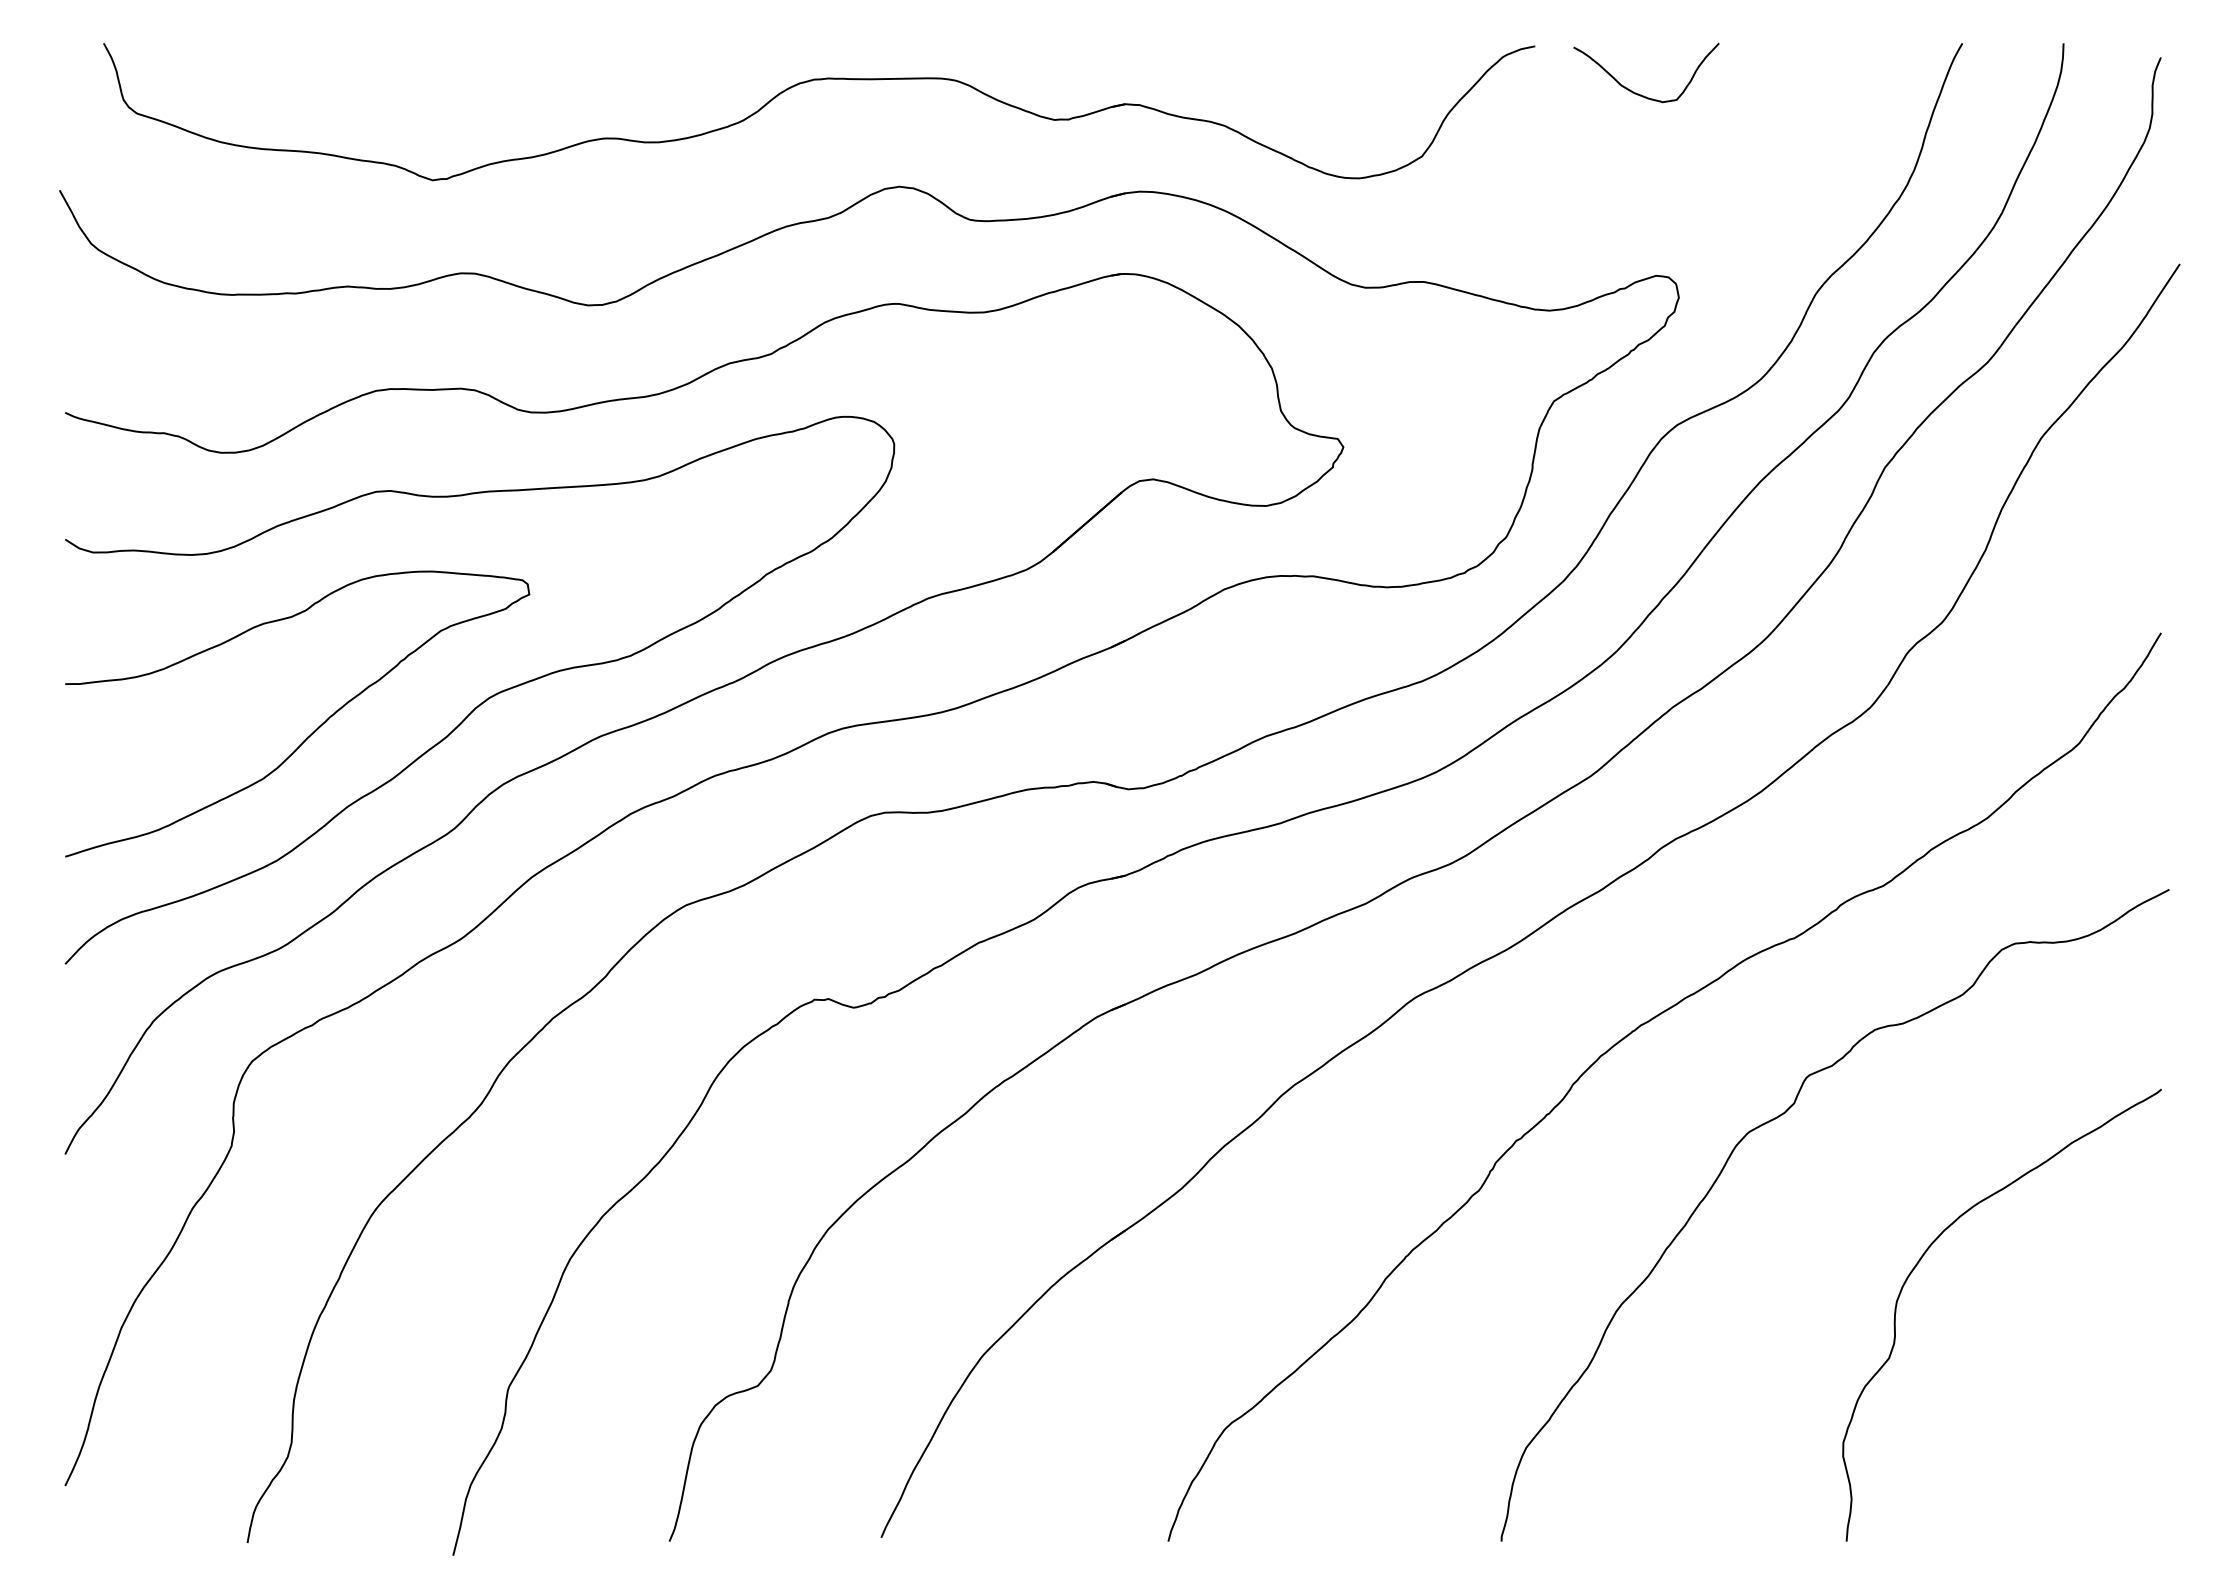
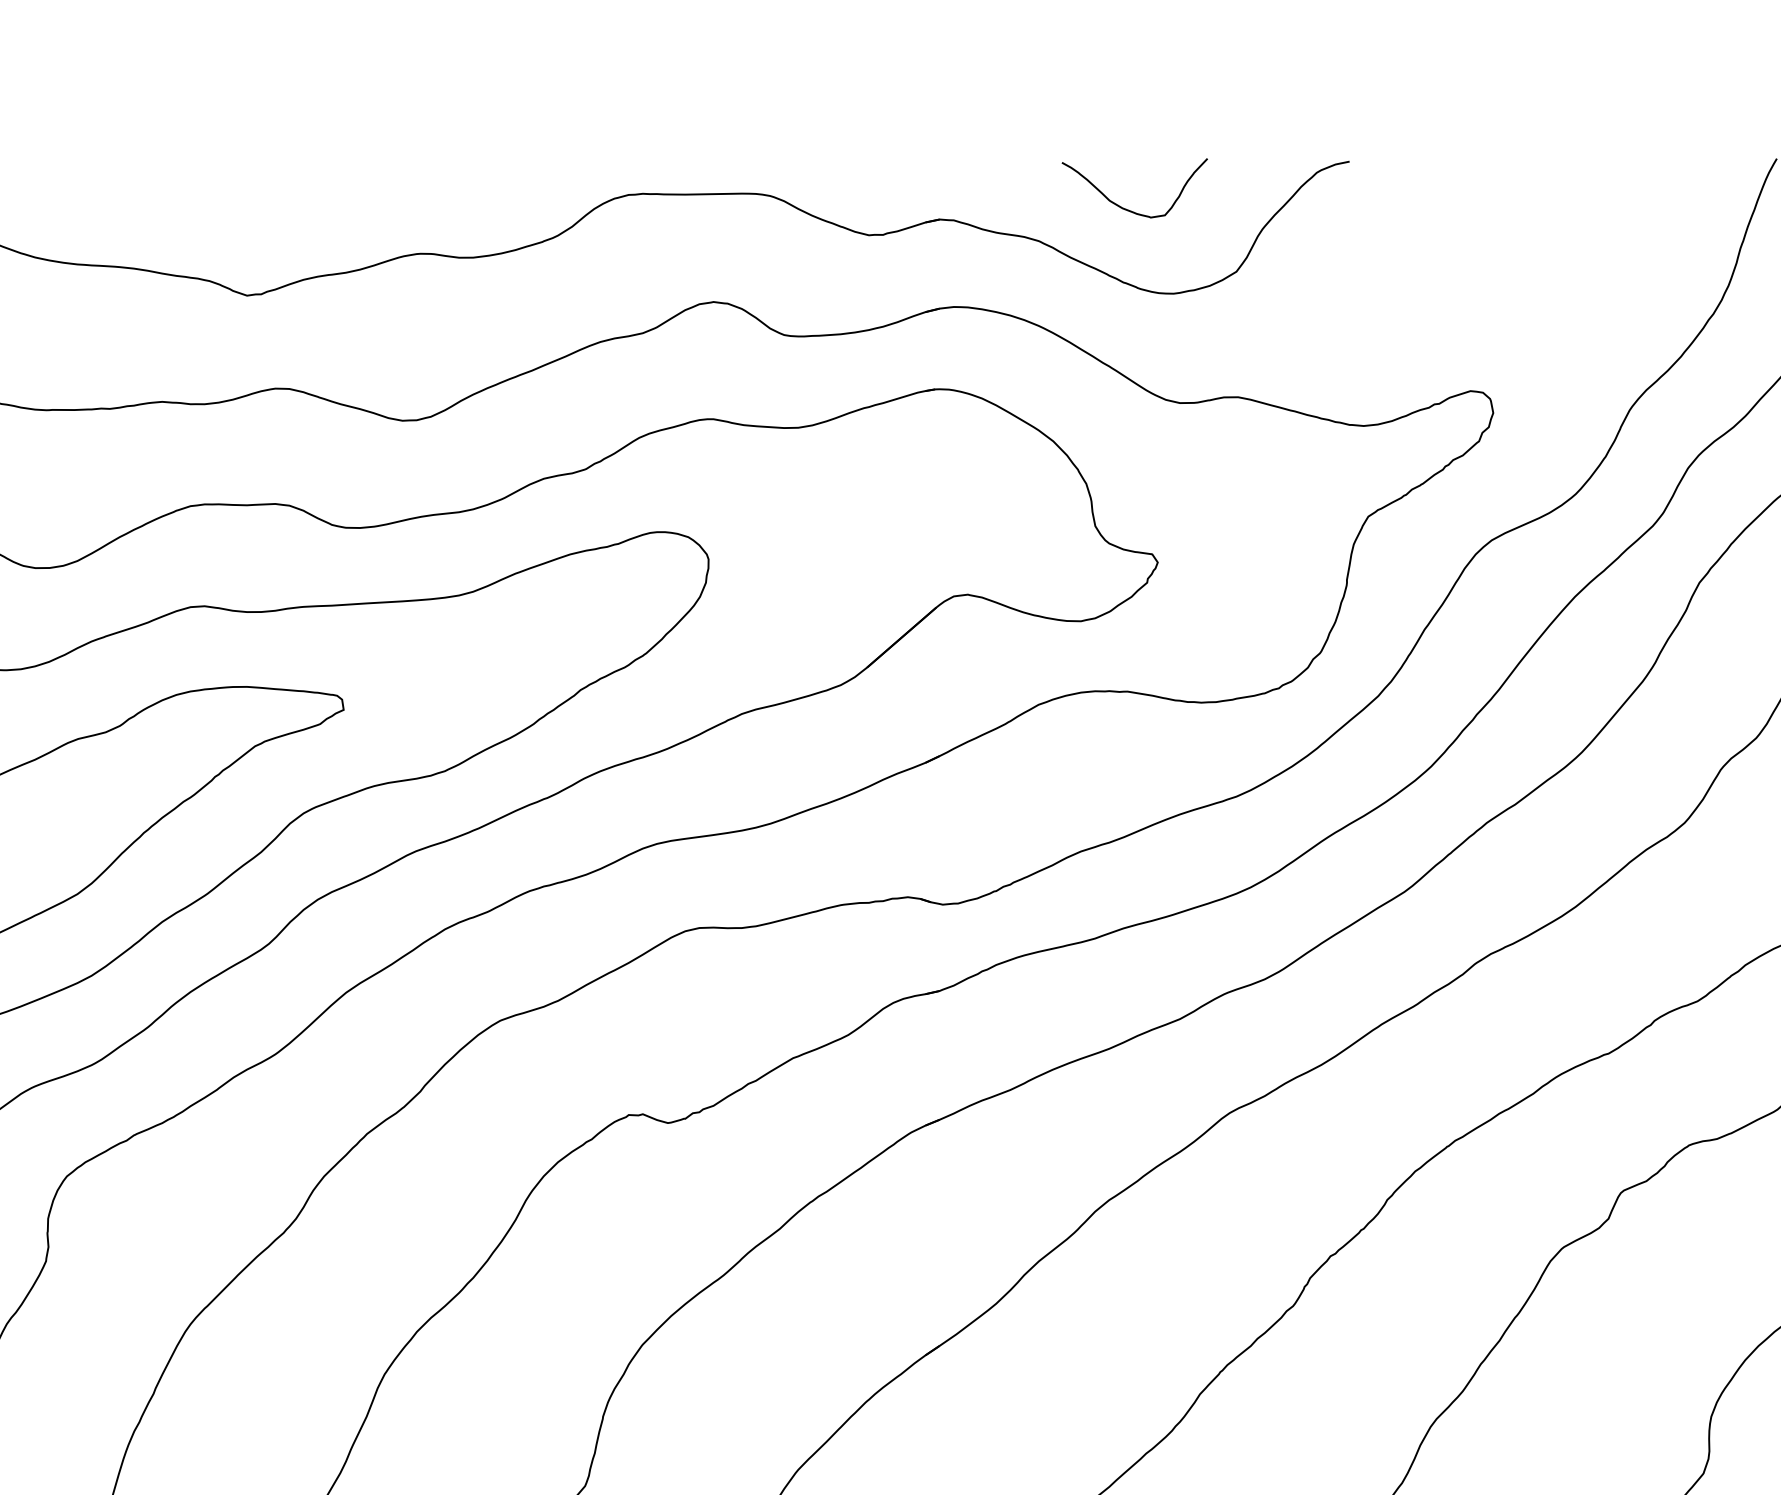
curve: (1636, 92) -> (1124, 207), moved

